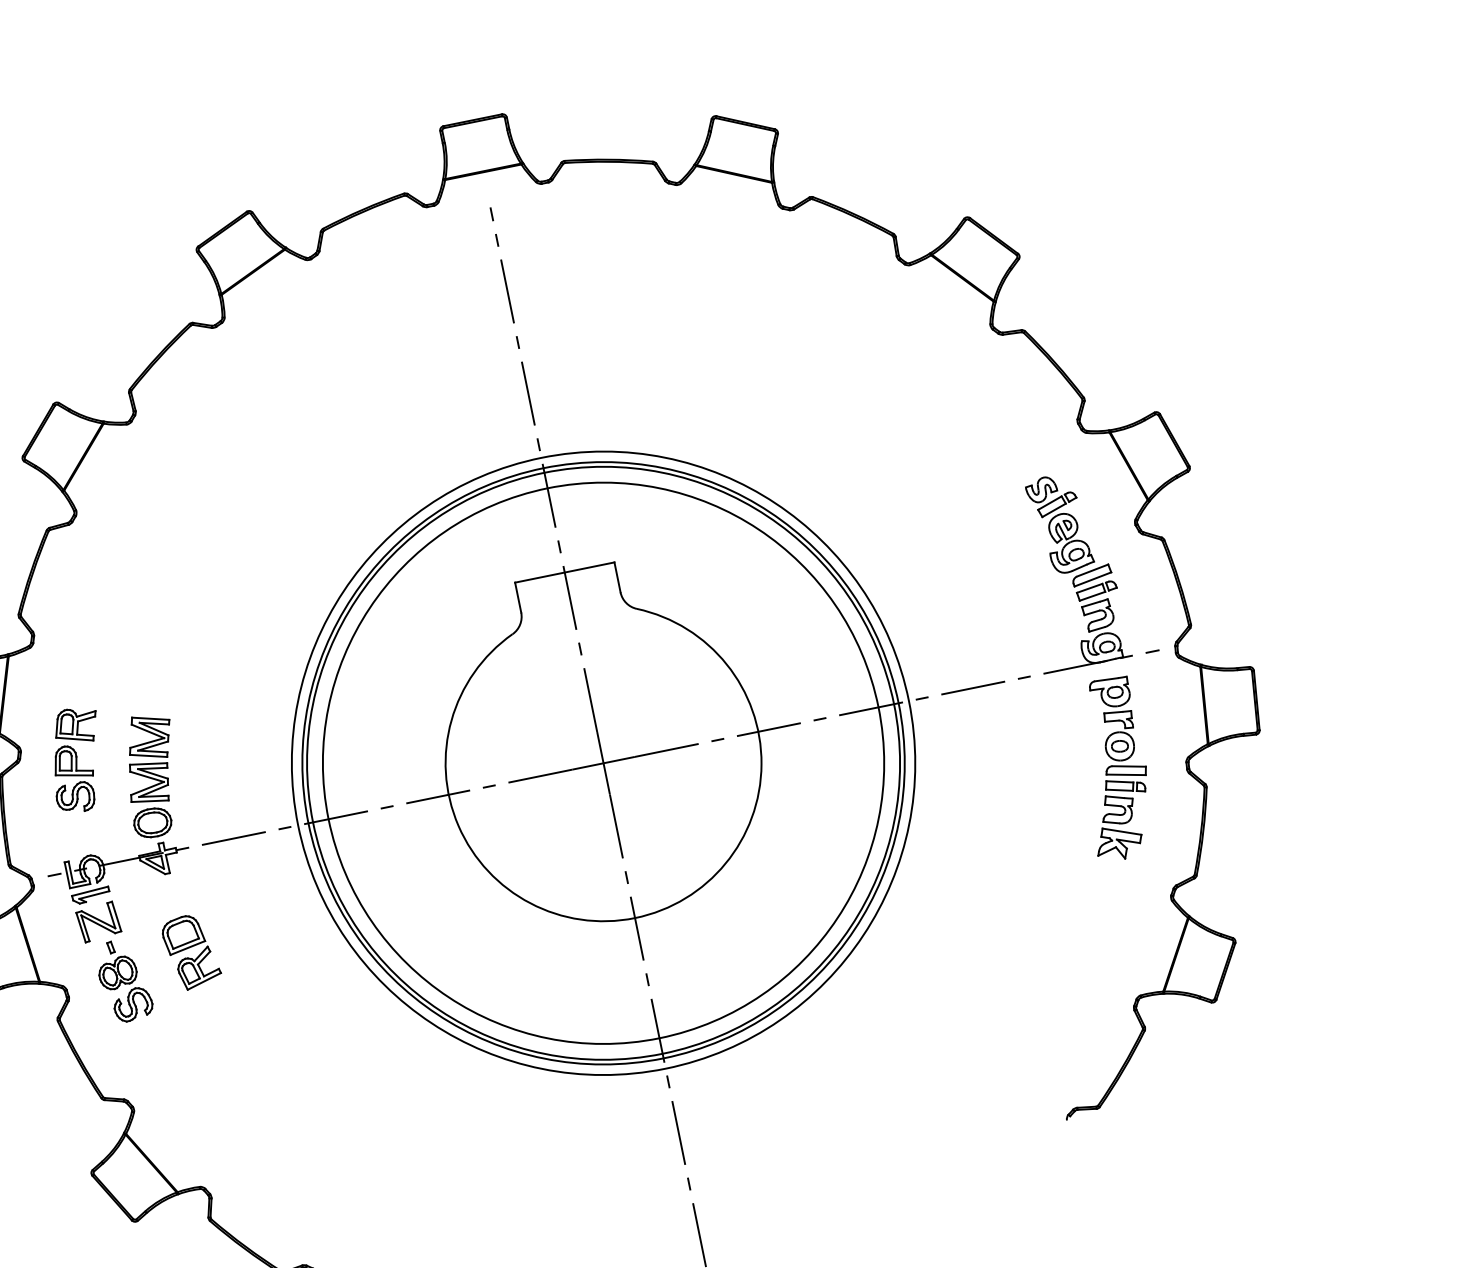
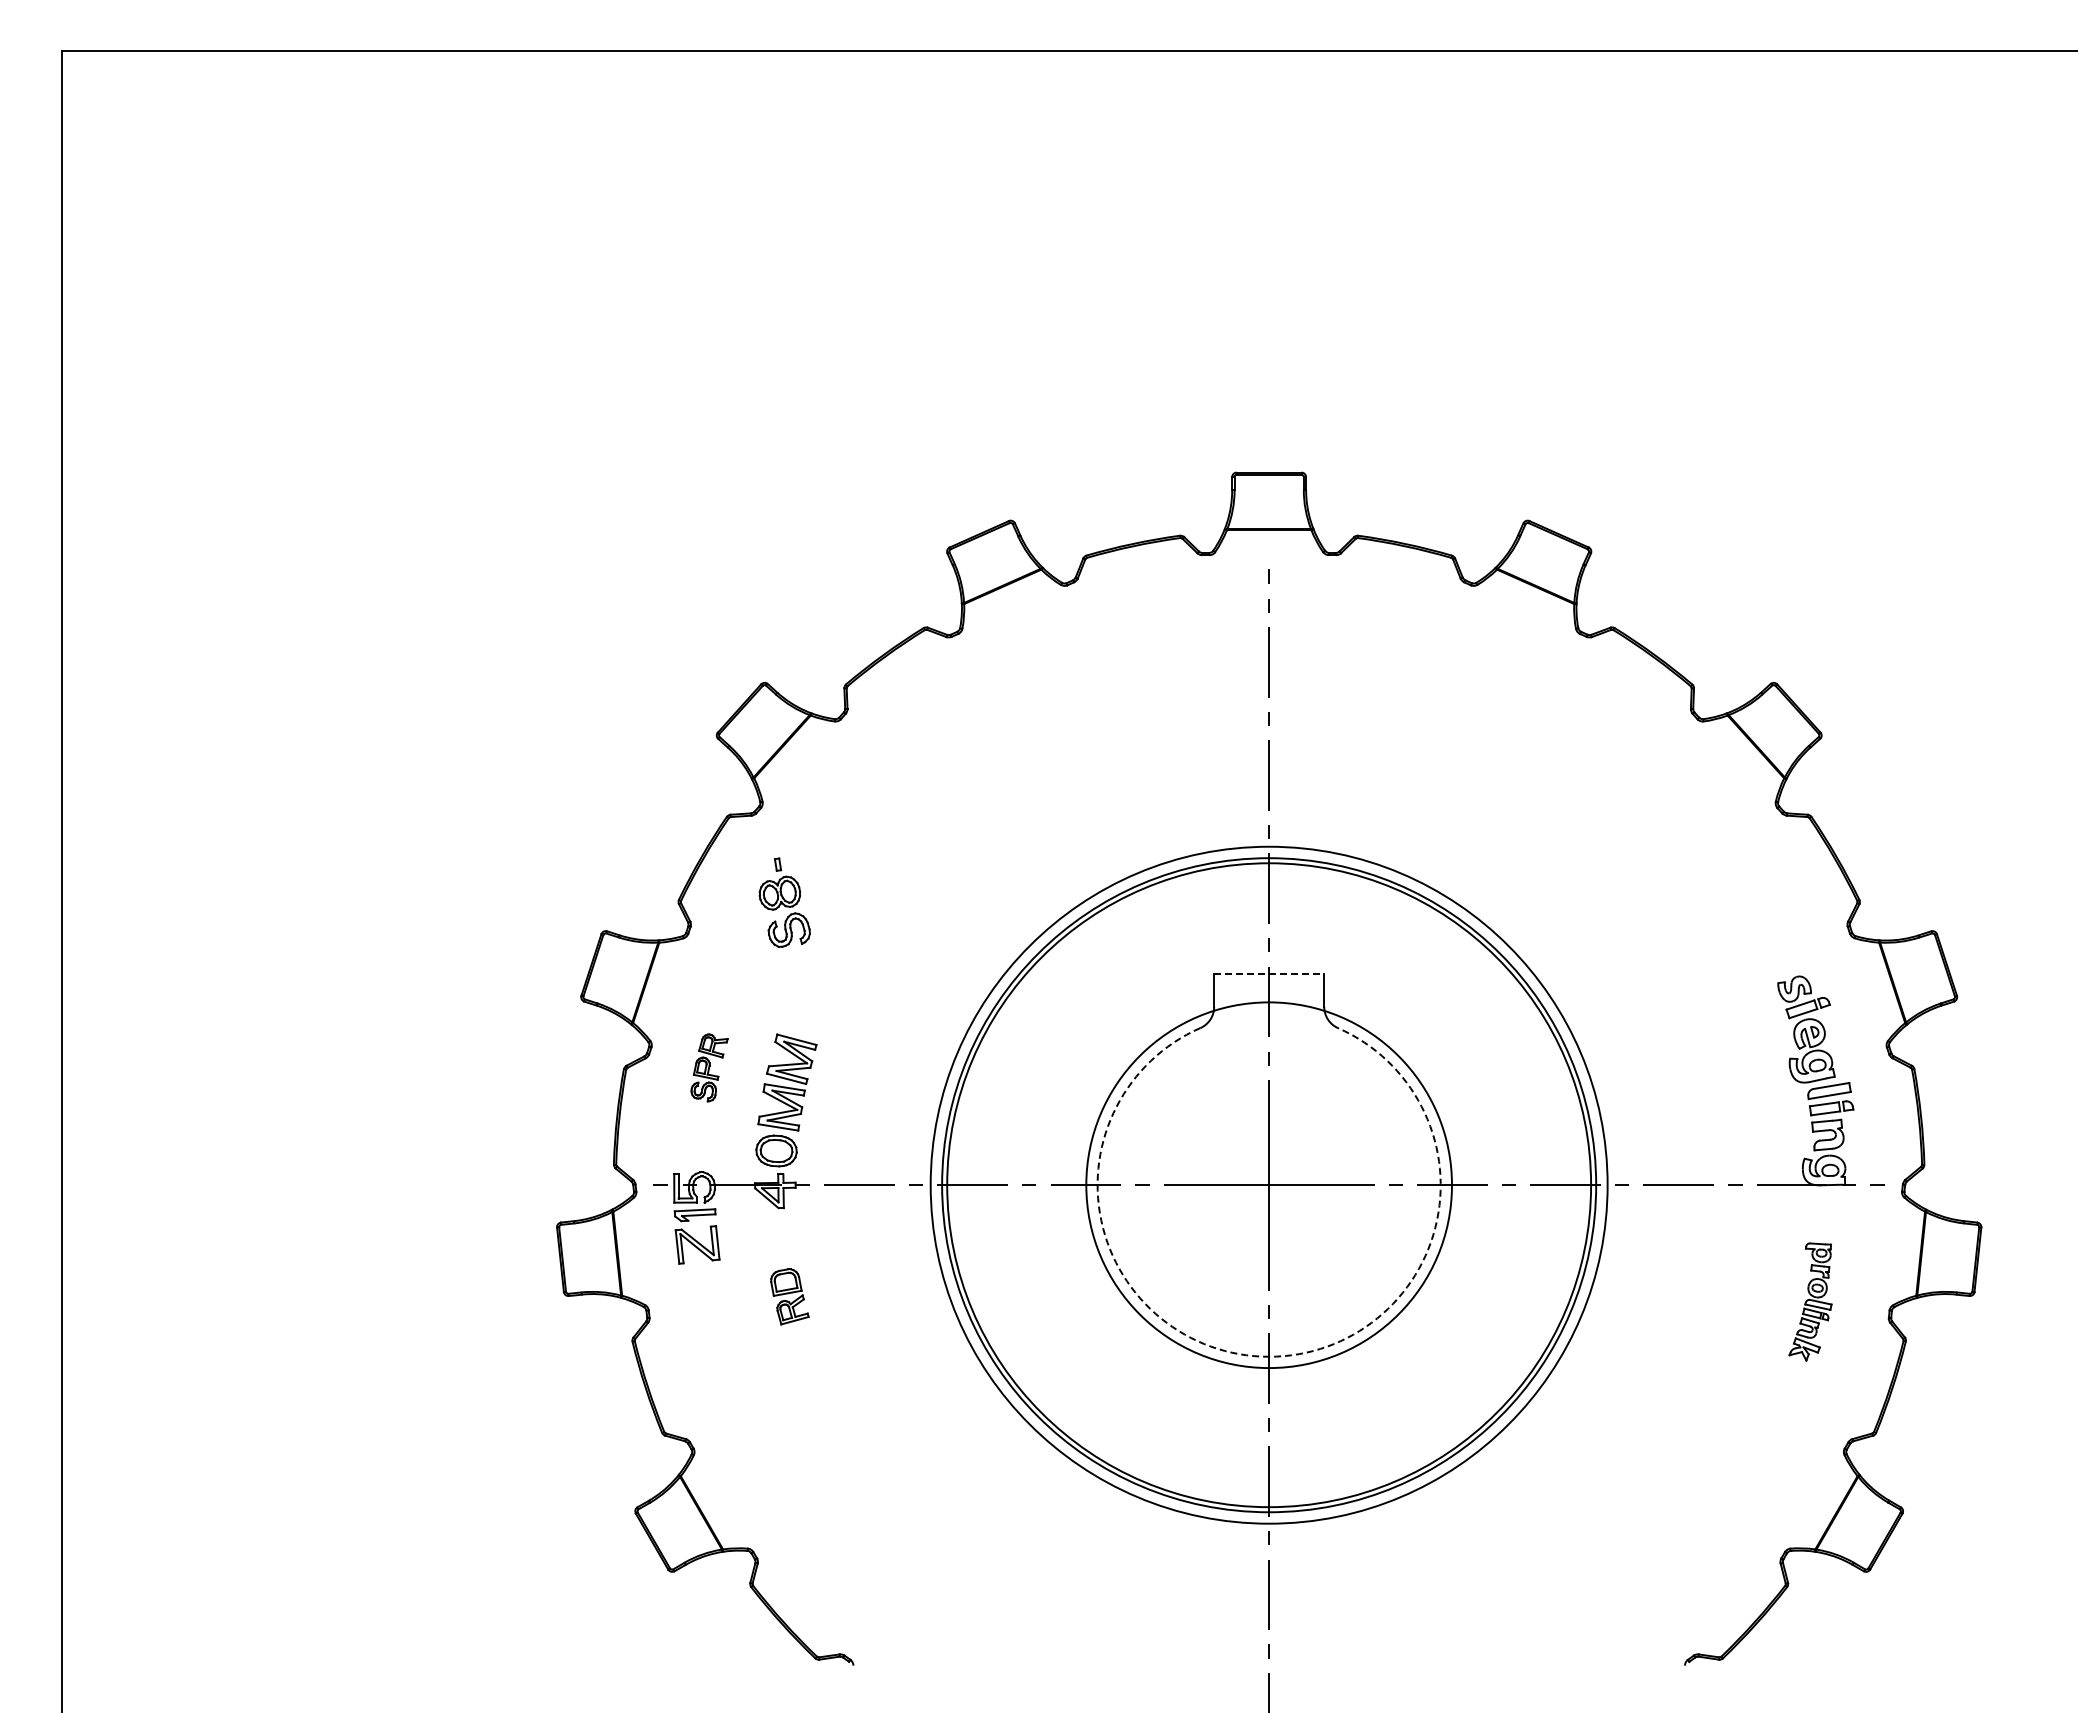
line: (565, 572) -> (1269, 973), solid -> dashed
part: (76, 759) -> (709, 1067), size x0.6
circle: (602, 762) -> (1268, 1184), size x0.6
part: (1113, 768) -> (1810, 1301), size x0.6
arc: (635, 917) -> (1269, 1356), solid -> dashed
part: (191, 951) -> (789, 1296), size x0.7
part: (123, 980) -> (784, 902), moved

